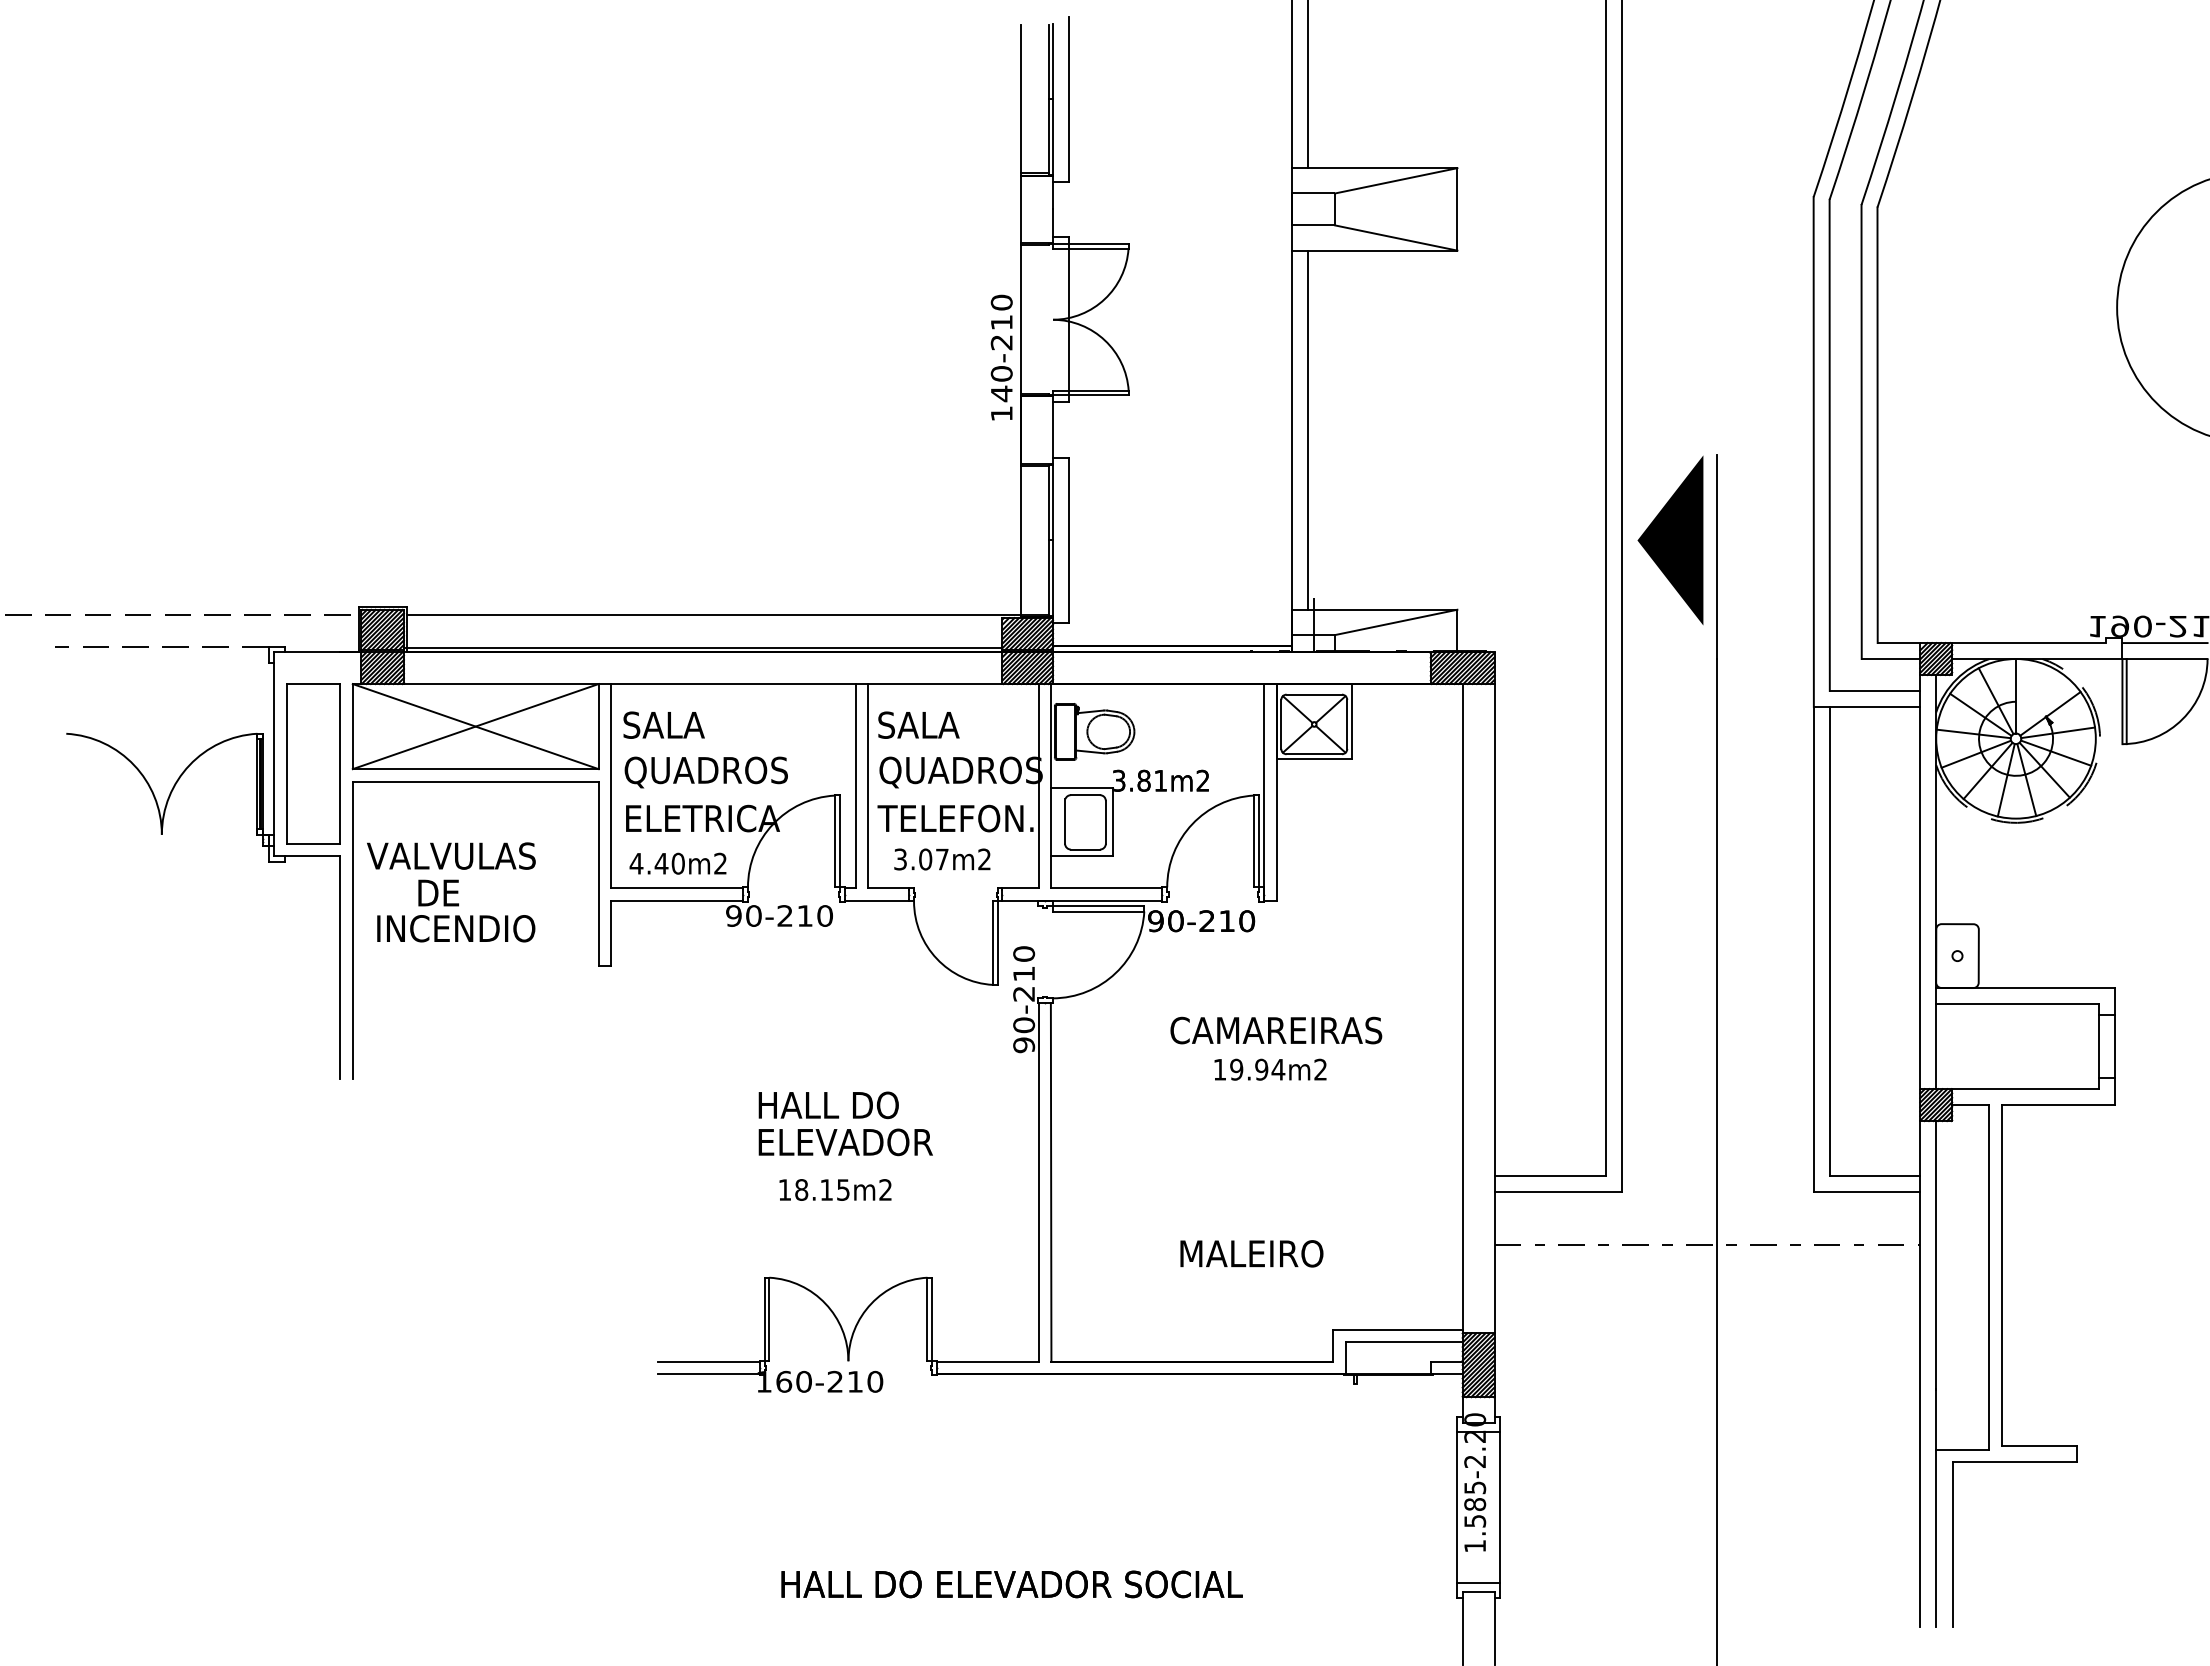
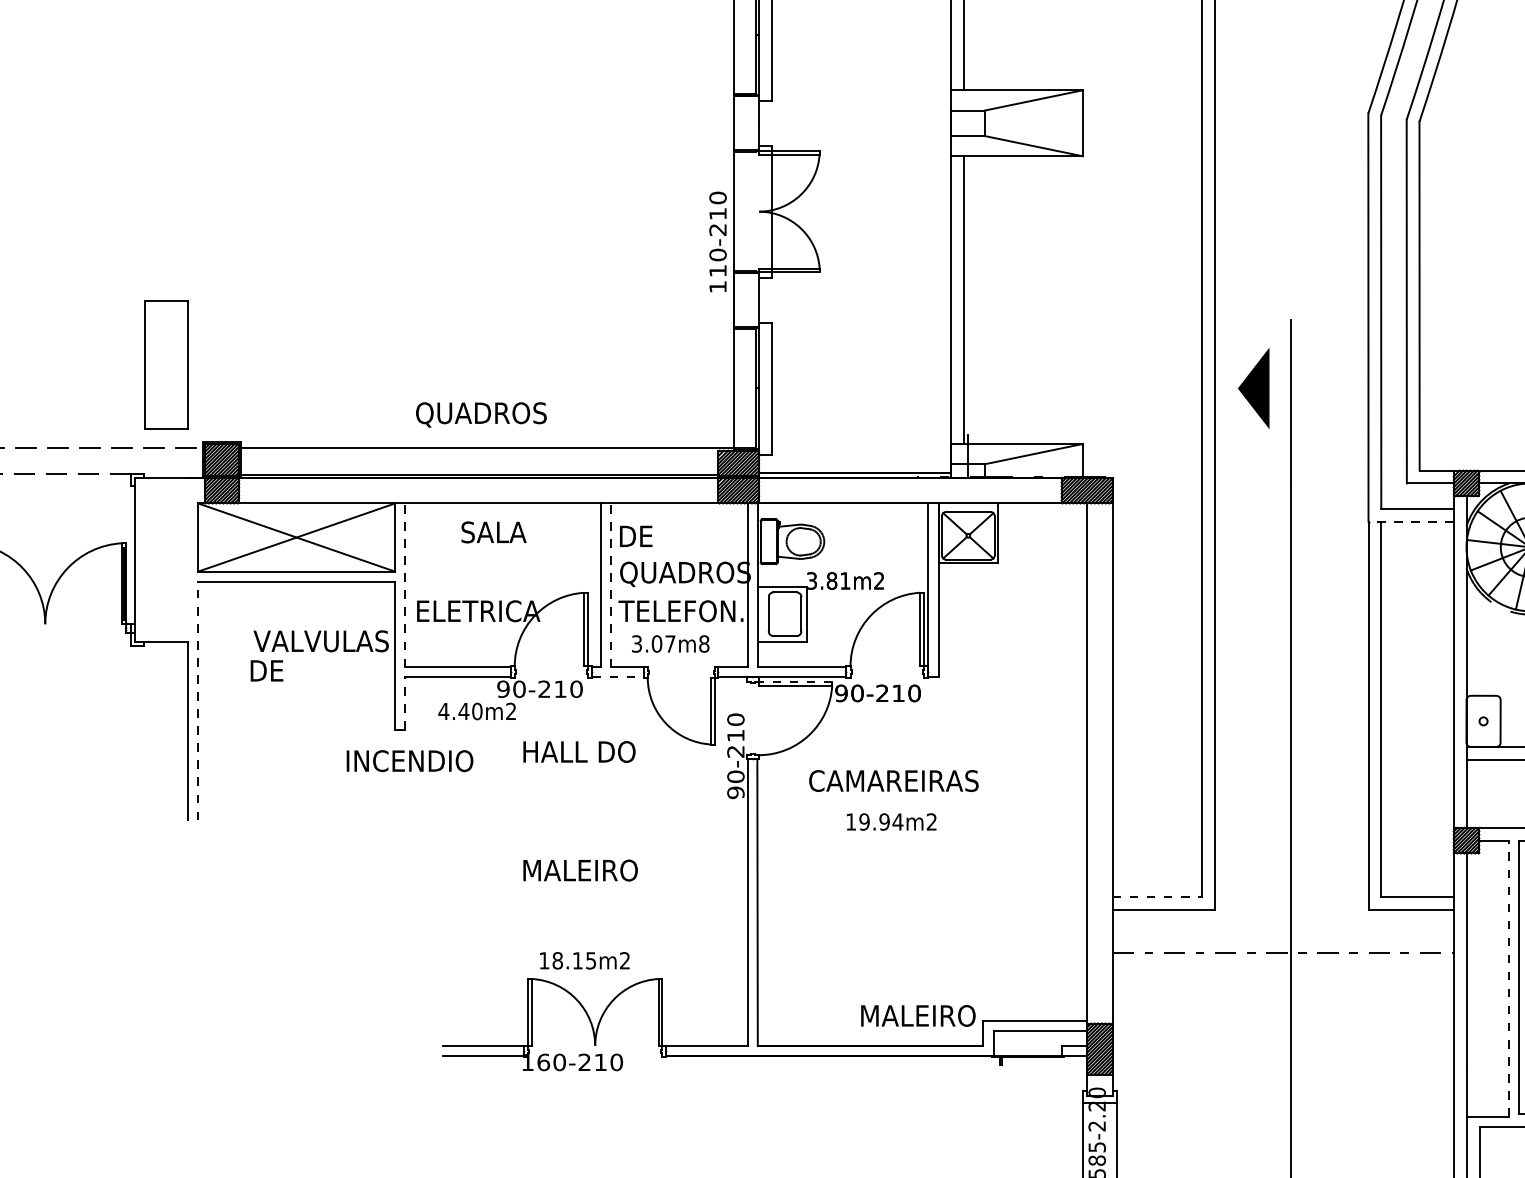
text: (1001, 393) -> (717, 270), 140-210 -> 110-210
part: (1670, 540) -> (1253, 388), size x0.6
line: (1866, 706) -> (1410, 521), solid -> dashed
text: (663, 724) -> (493, 531), moved
text: (918, 724) -> (651, 535), SALA -> DE
part: (313, 763) -> (166, 364), moved
text: (705, 772) -> (480, 414), moved
line: (611, 785) -> (405, 584), solid -> dashed
line: (868, 785) -> (611, 584), solid -> dashed
text: (451, 855) -> (321, 640), moved
text: (984, 859) -> (704, 644), 3.07m2 -> 3.07m8
text: (677, 863) -> (476, 711), moved
line: (877, 901) -> (618, 677), solid -> dashed
line: (1098, 906) -> (795, 681), solid -> dashed
text: (456, 928) -> (410, 760), moved
line: (352, 930) -> (197, 700), solid -> dashed
line: (611, 933) -> (405, 703), solid -> dashed
text: (1276, 1030) -> (894, 780), moved
text: (1270, 1069) -> (891, 821), moved
text: (828, 1105) -> (579, 752), moved
text: (847, 1142) -> (594, 870), ELEVADOR -> MALEIRO
line: (1550, 1175) -> (1157, 897), solid -> dashed
text: (835, 1189) -> (584, 960), moved
text: (1251, 1253) -> (918, 1015), moved
line: (1989, 1276) -> (1509, 978), solid -> dashed

